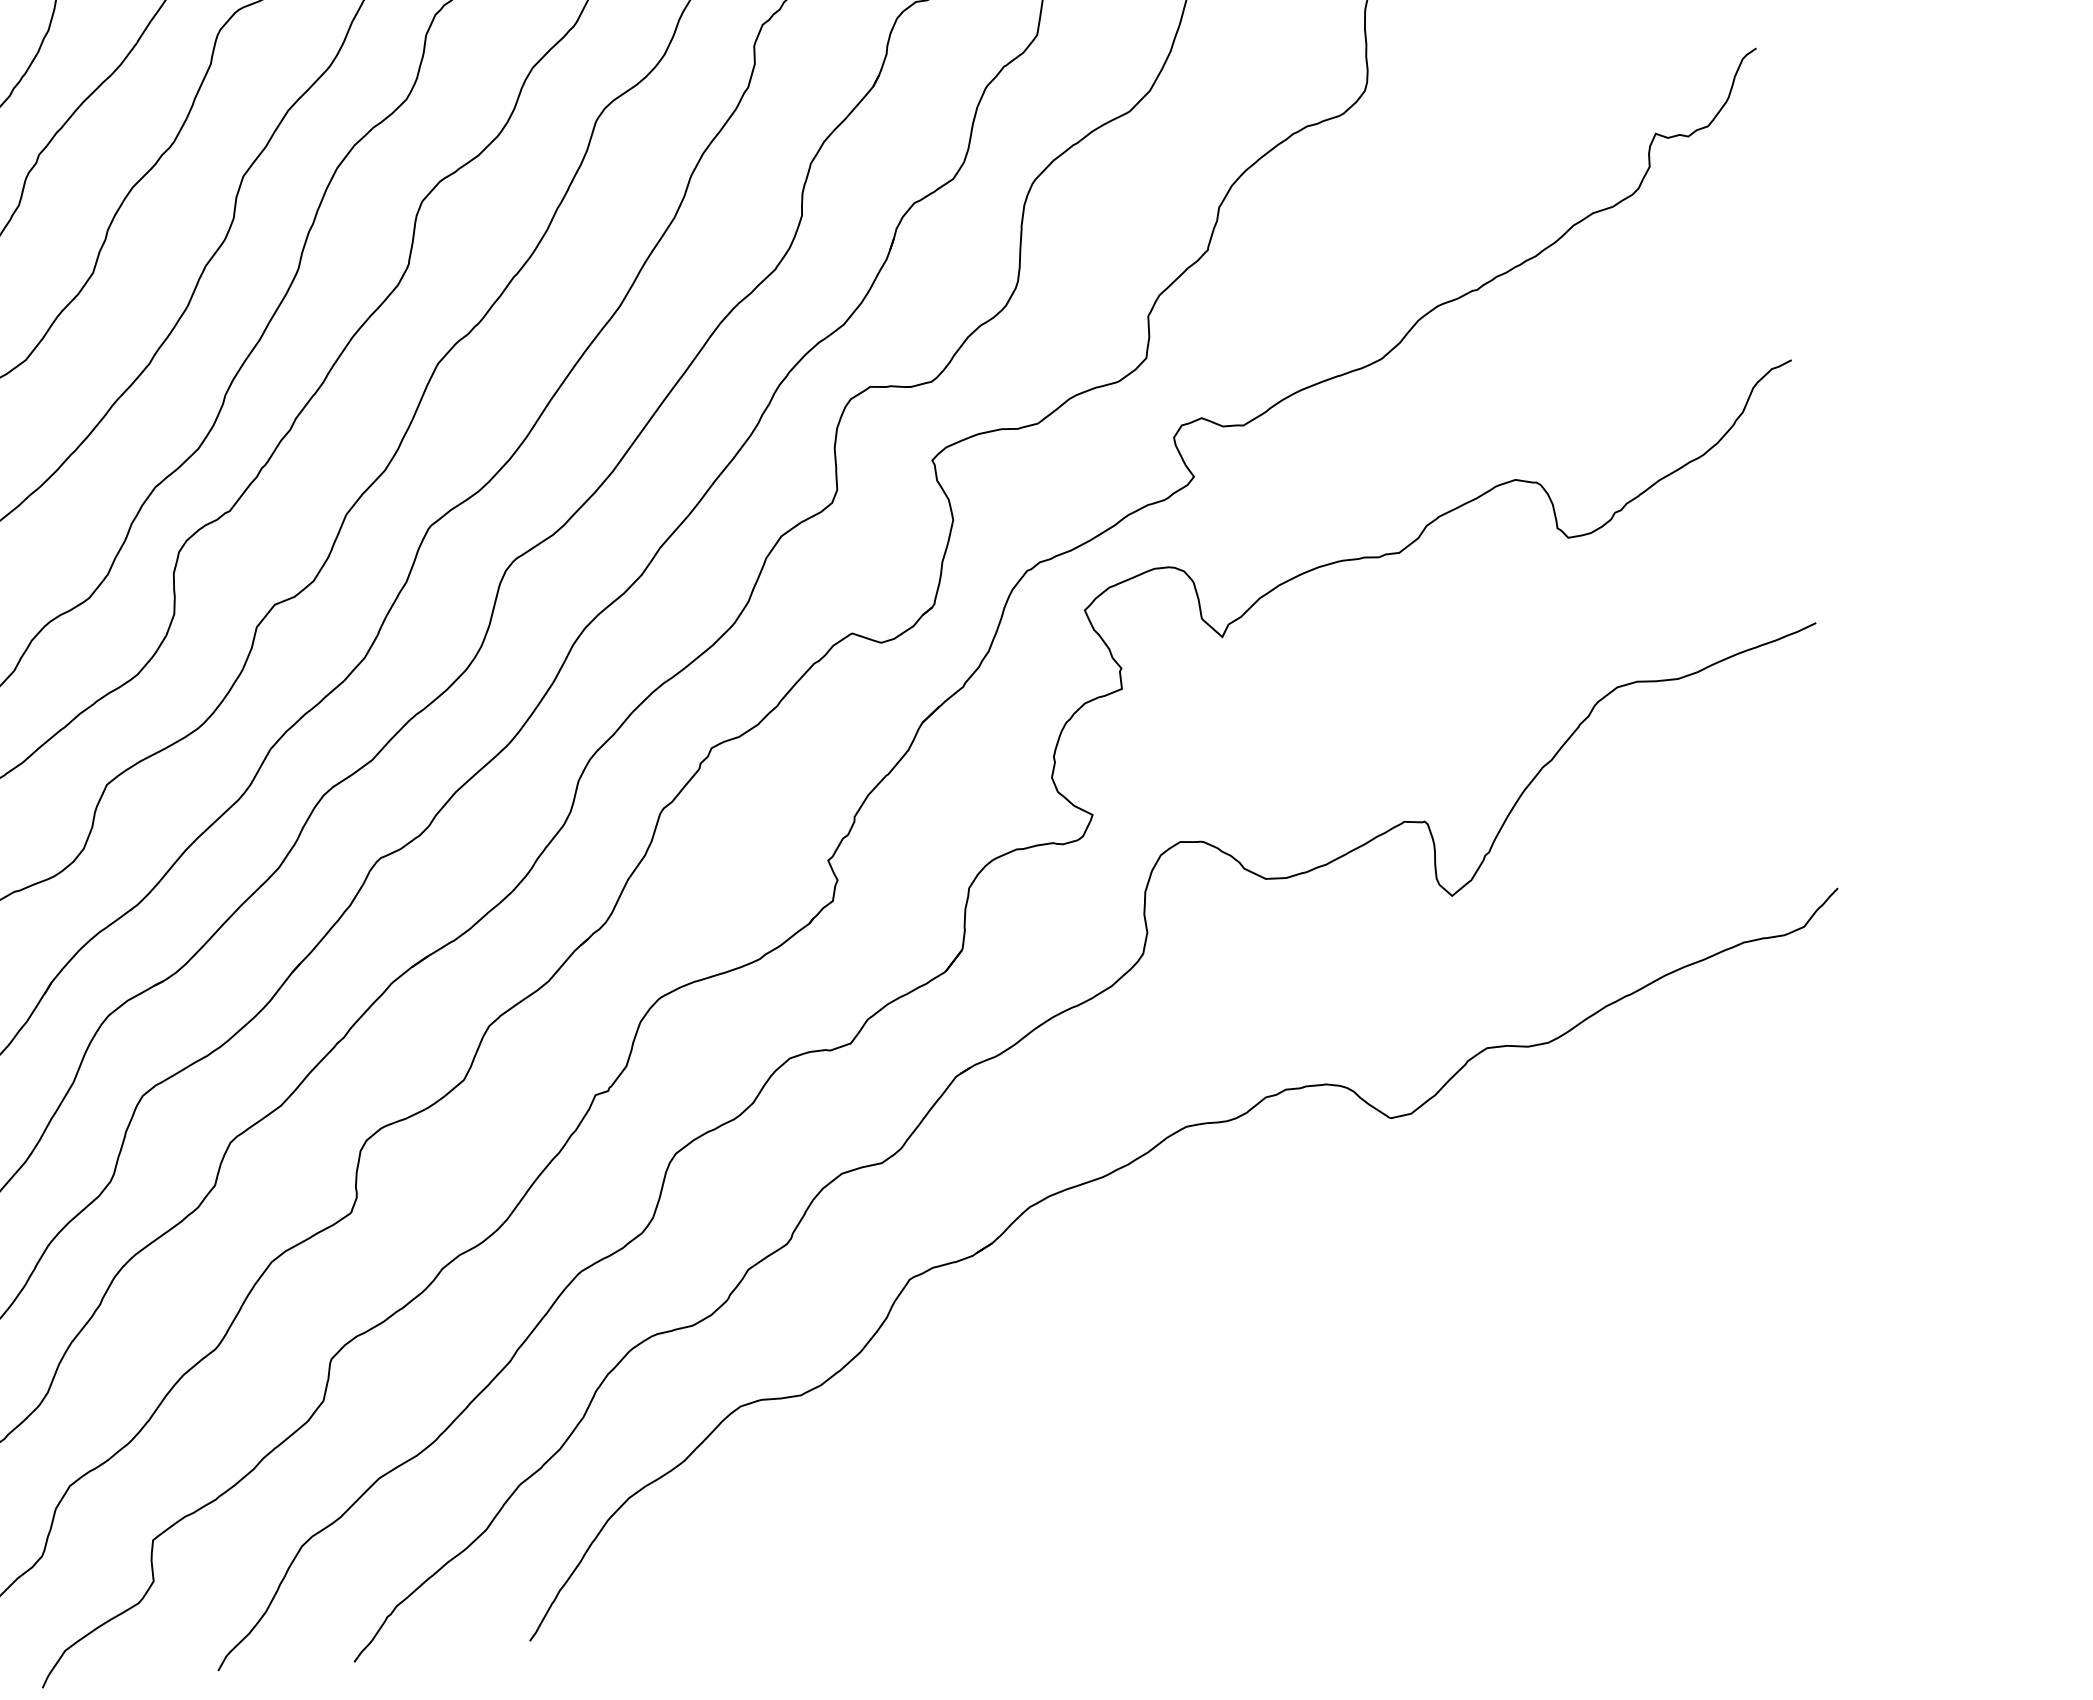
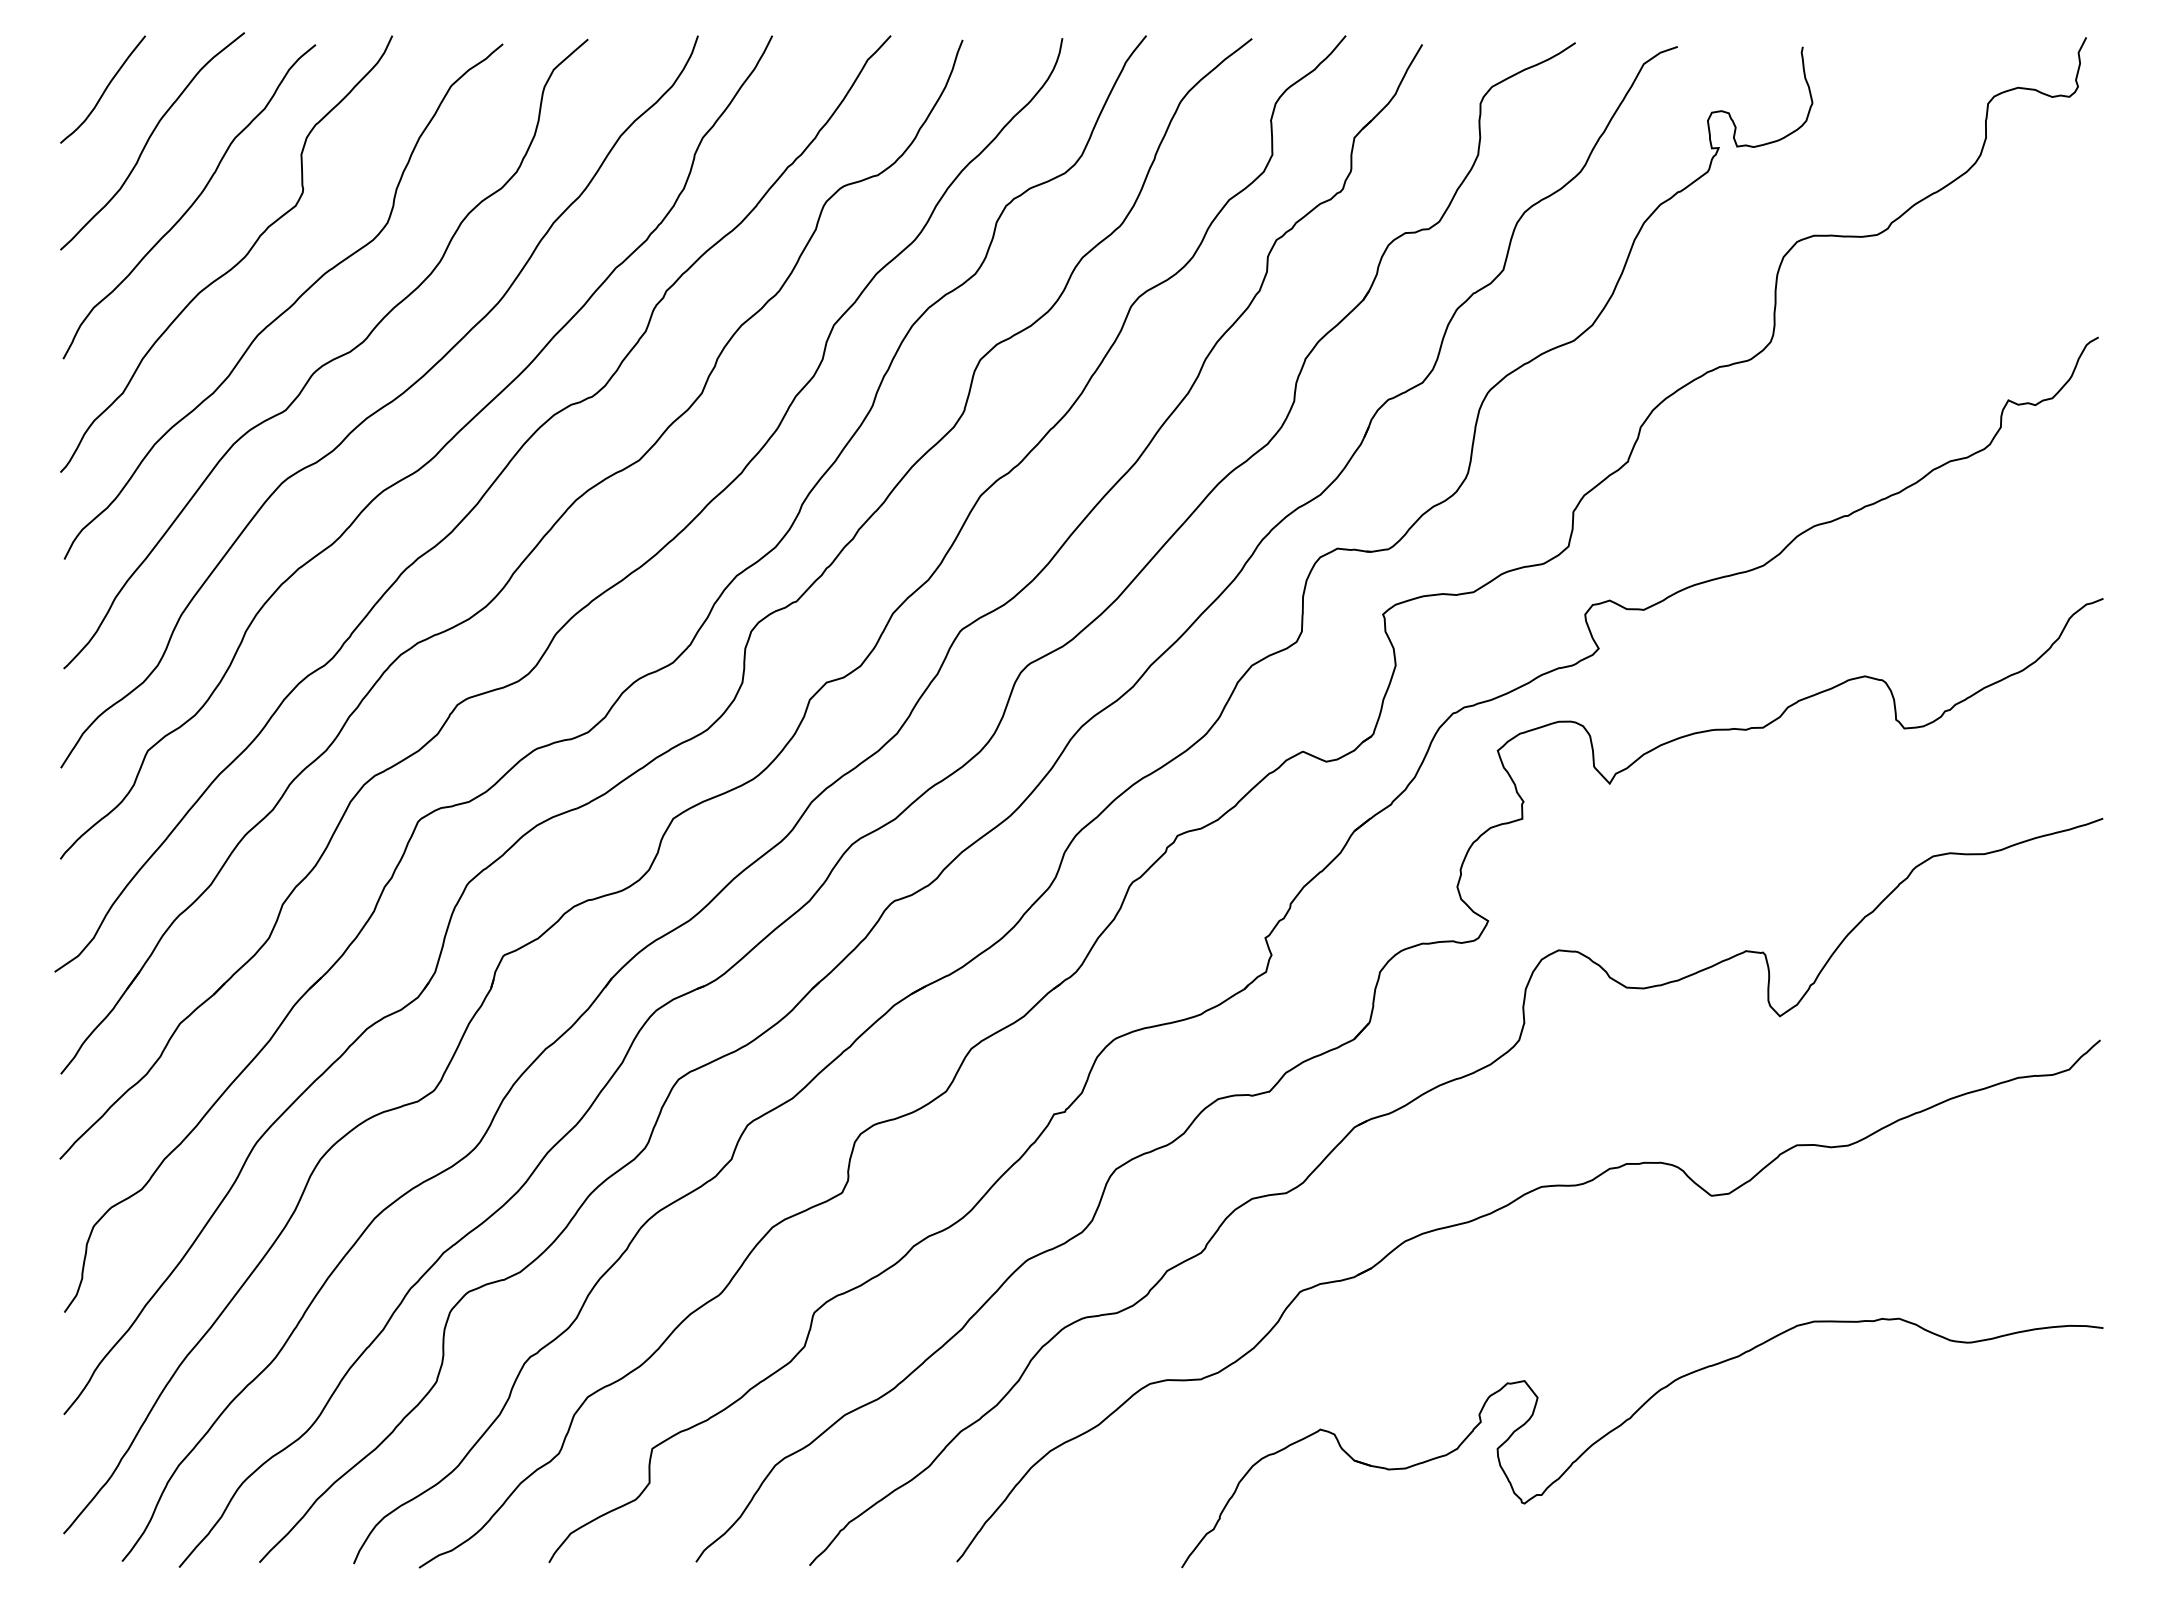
part: (1319, 1394) -> (1630, 1419), added

